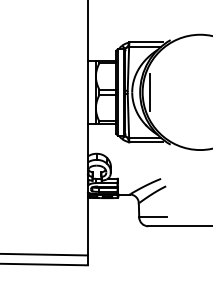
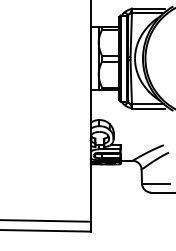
line: (150, 92) -> (153, 58), removed

